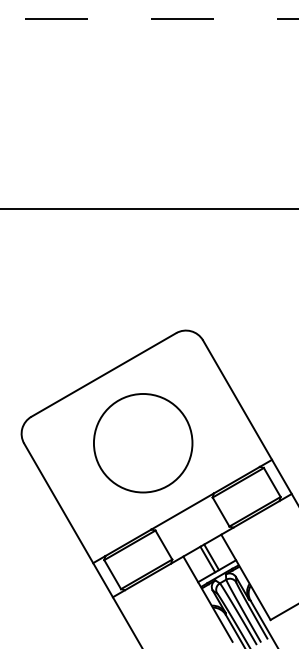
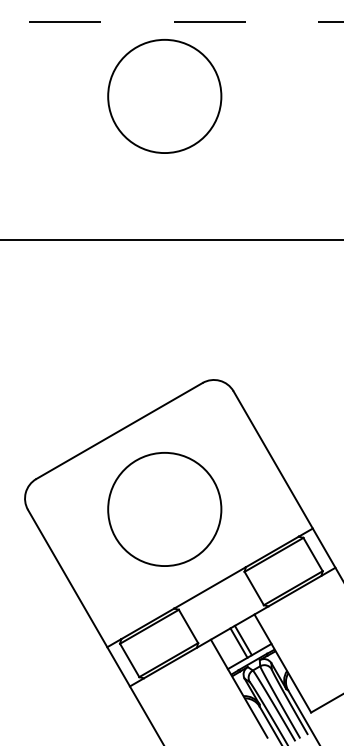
circle: (142, 83) -> (164, 96), added

